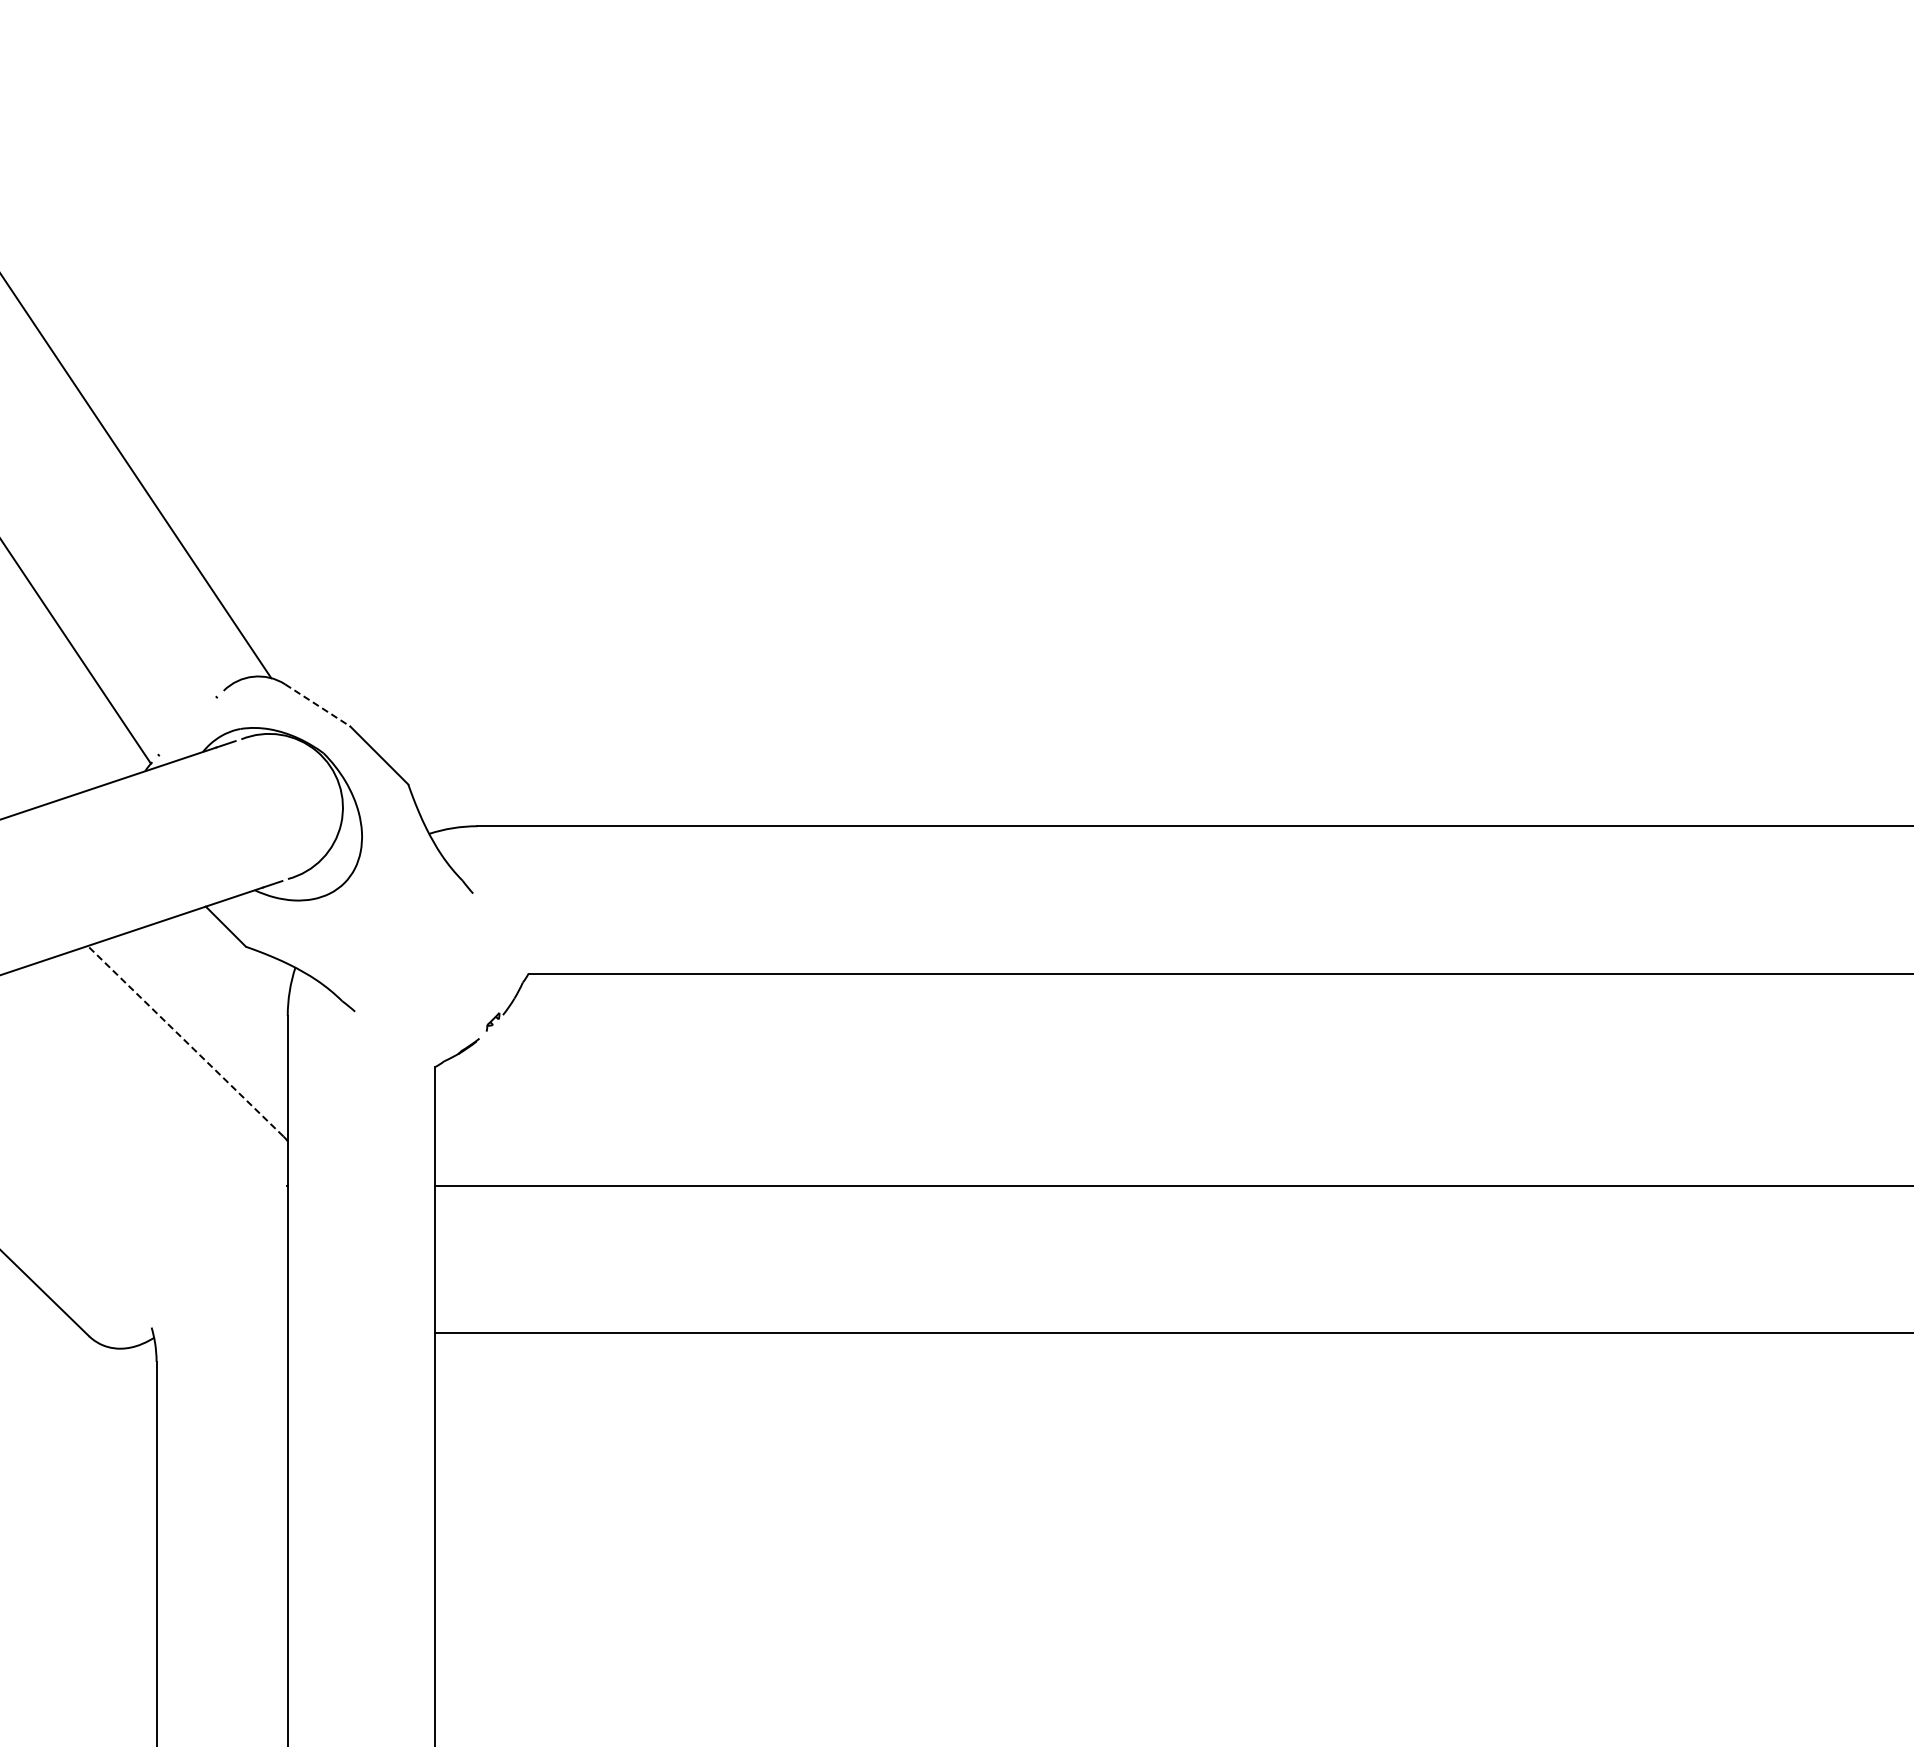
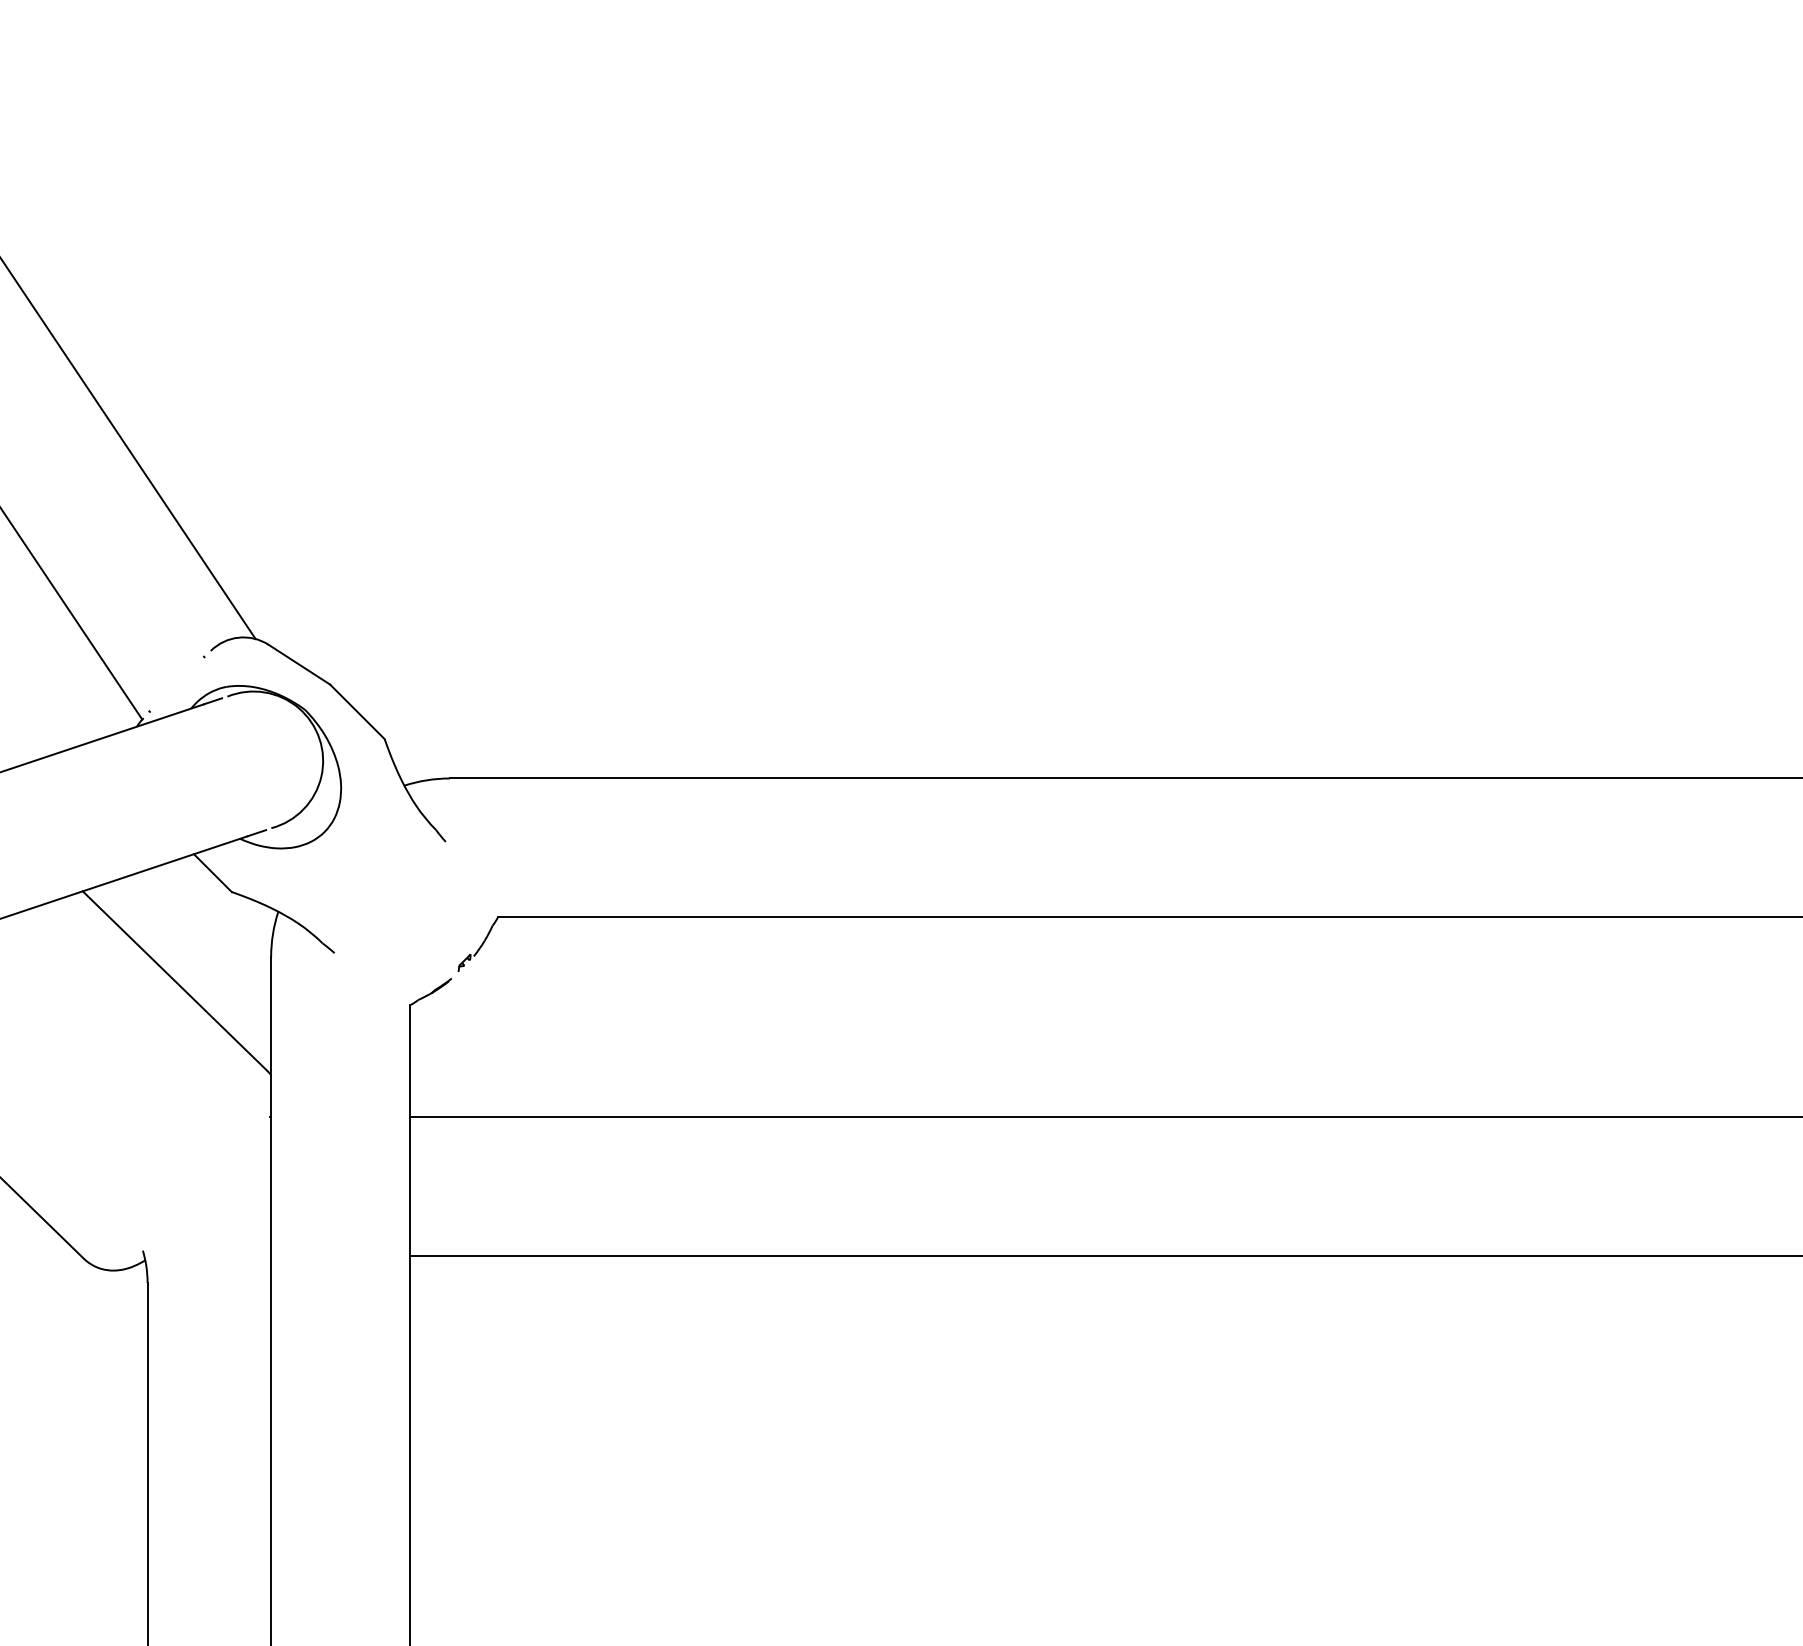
line: (317, 705) -> (299, 664), dashed -> solid
line: (185, 1041) -> (174, 981), dashed -> solid

